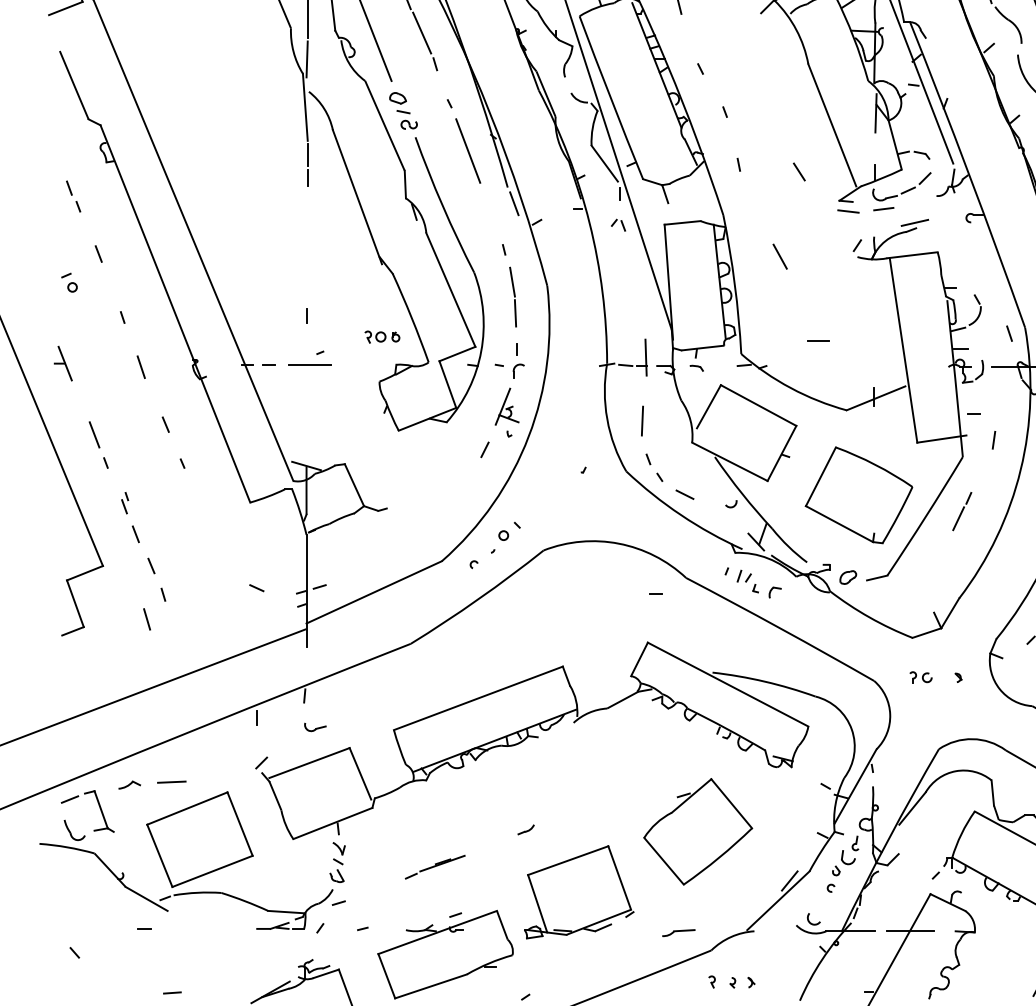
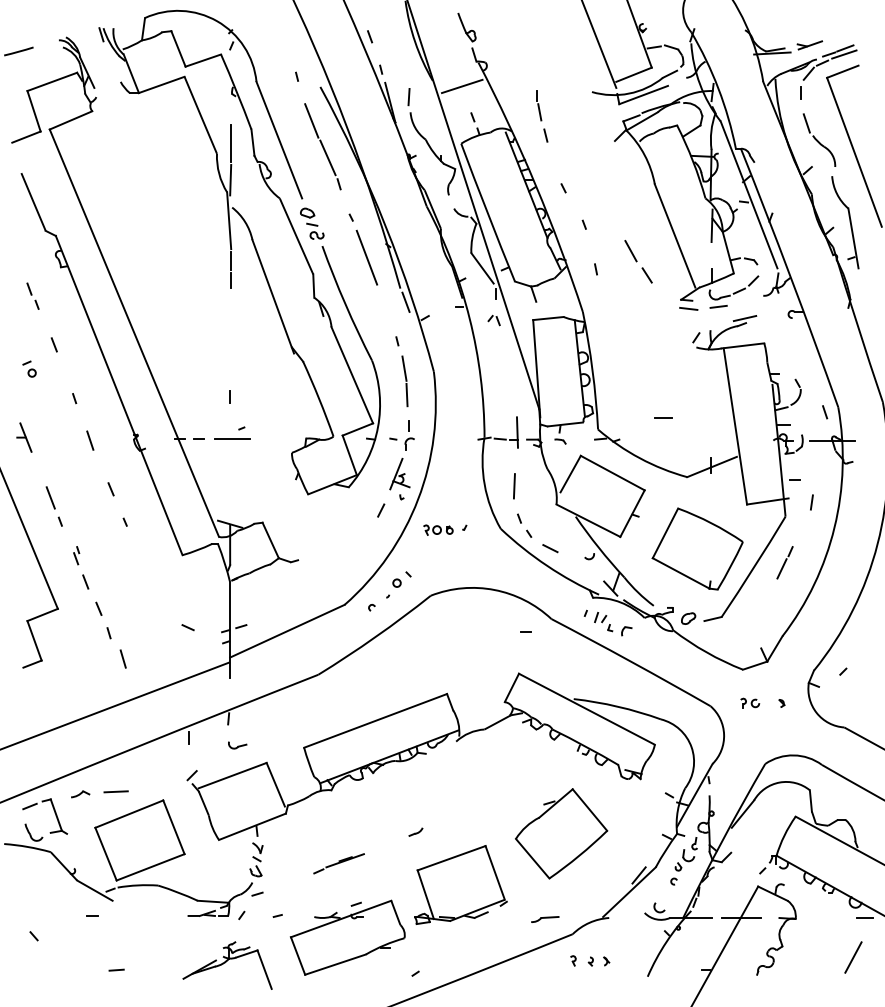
line: (779, 257) -> (630, 251), moved
part: (382, 336) -> (438, 529), moved
line: (146, 618) -> (122, 658), moved

